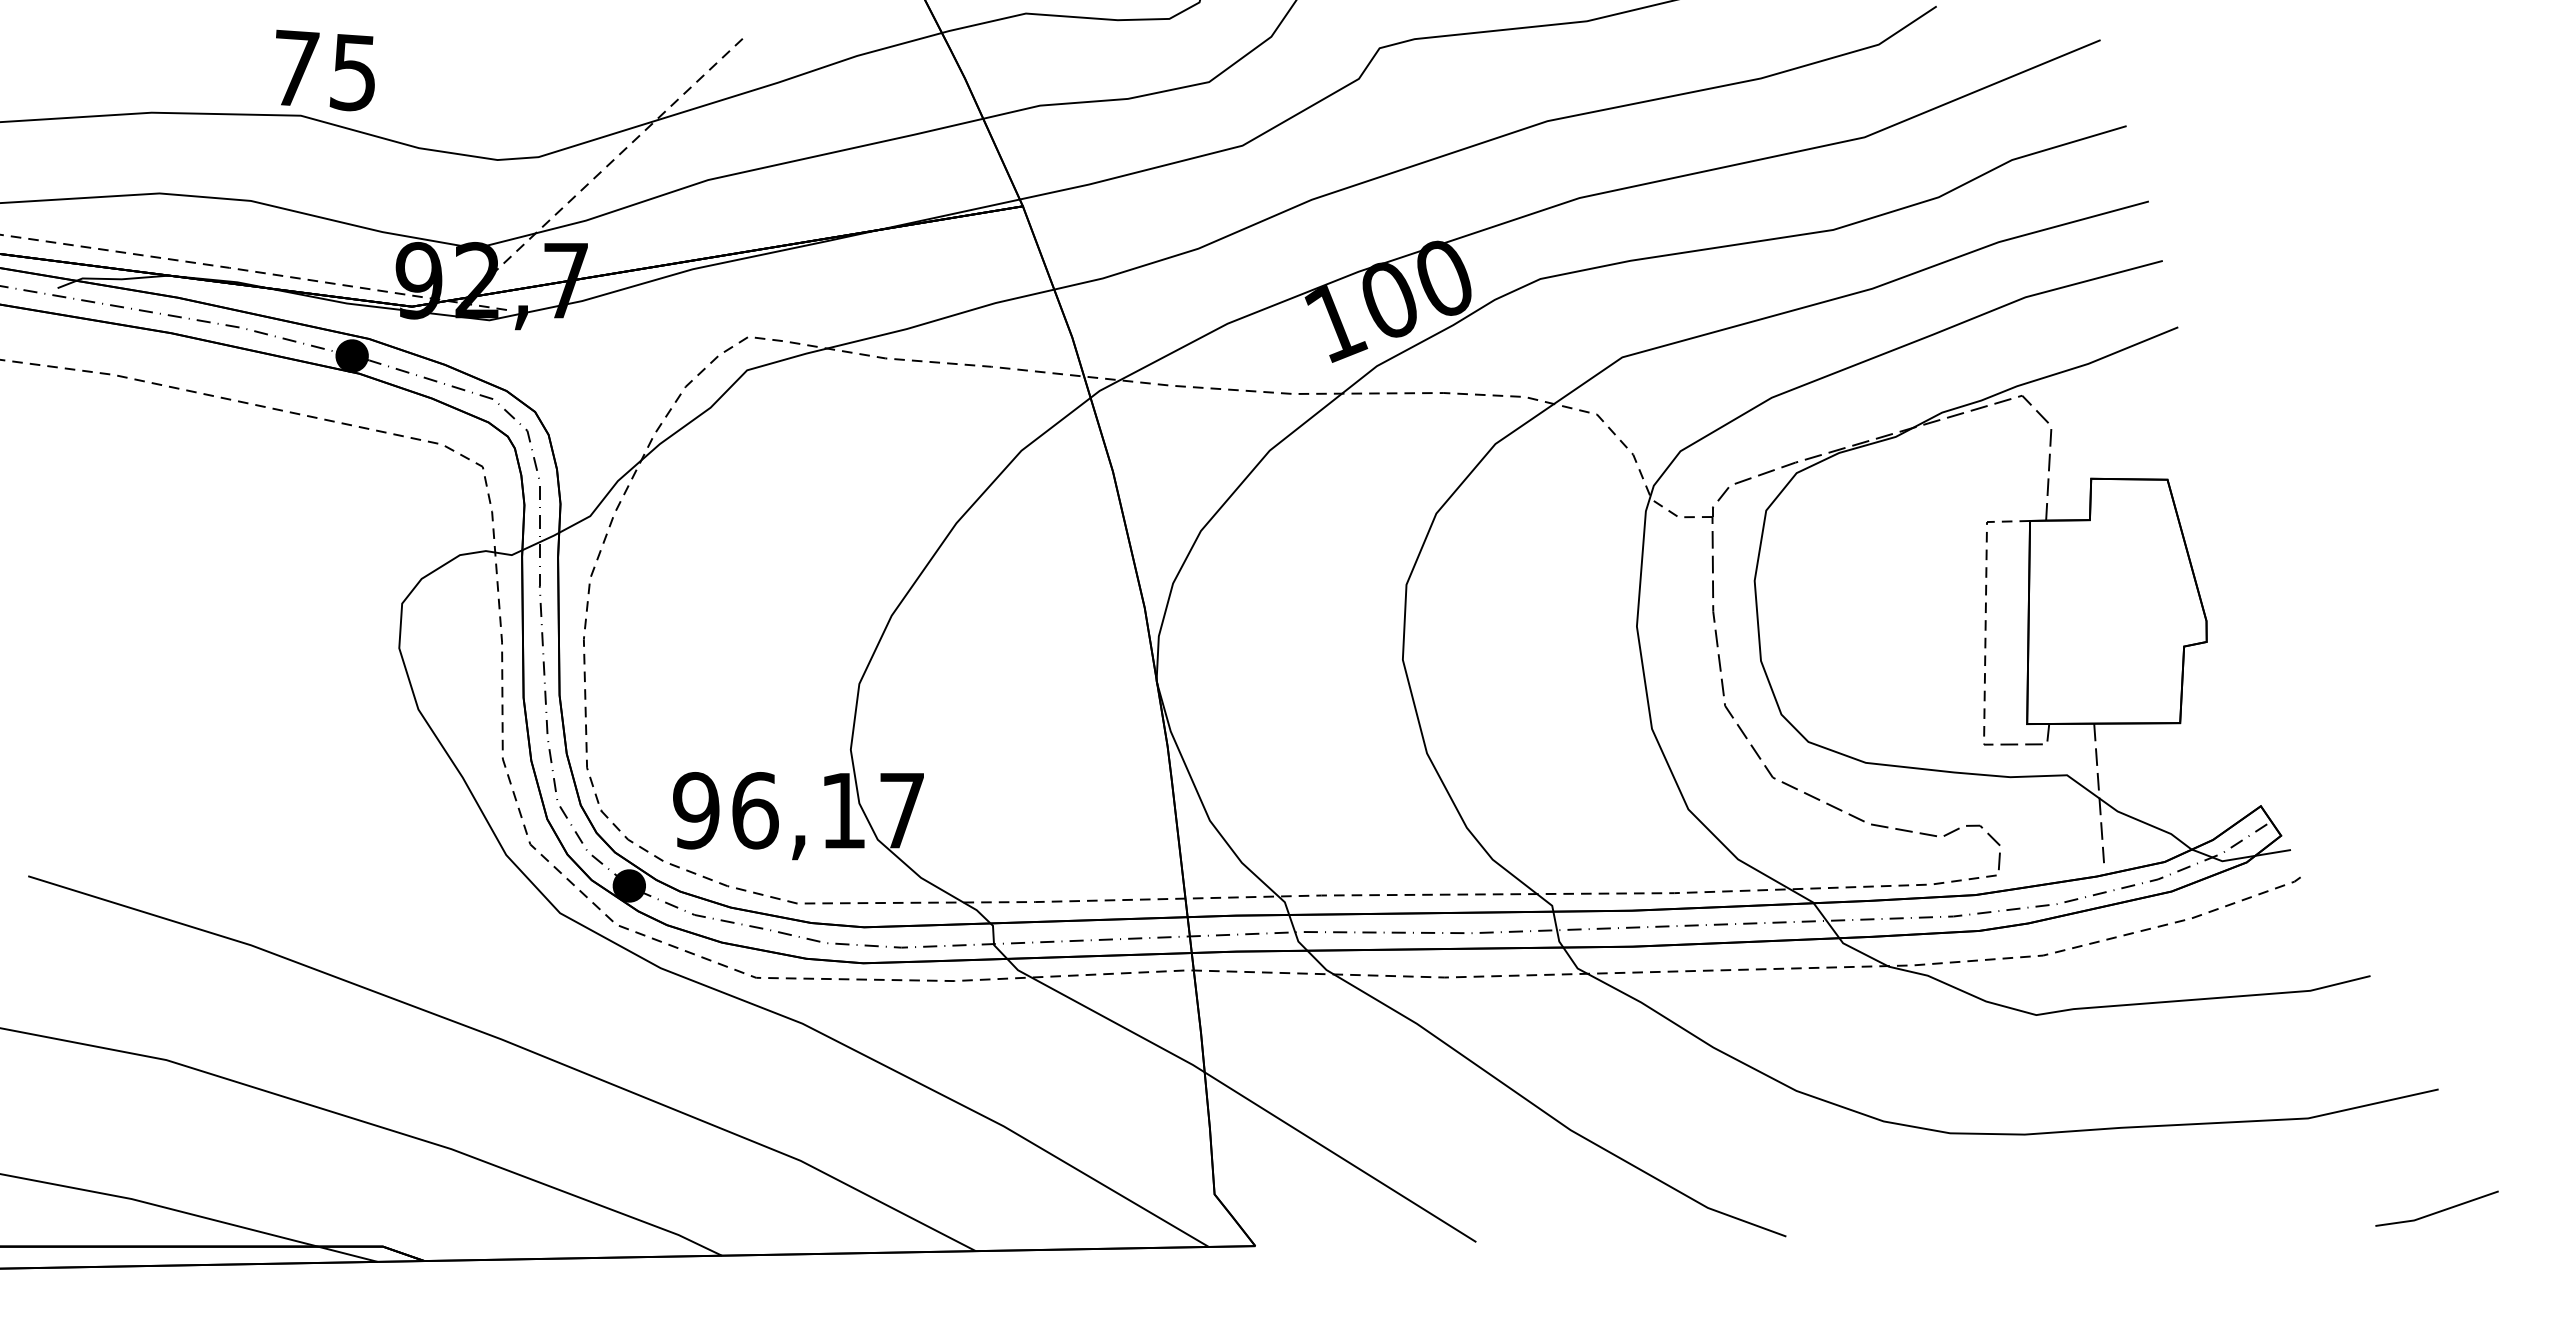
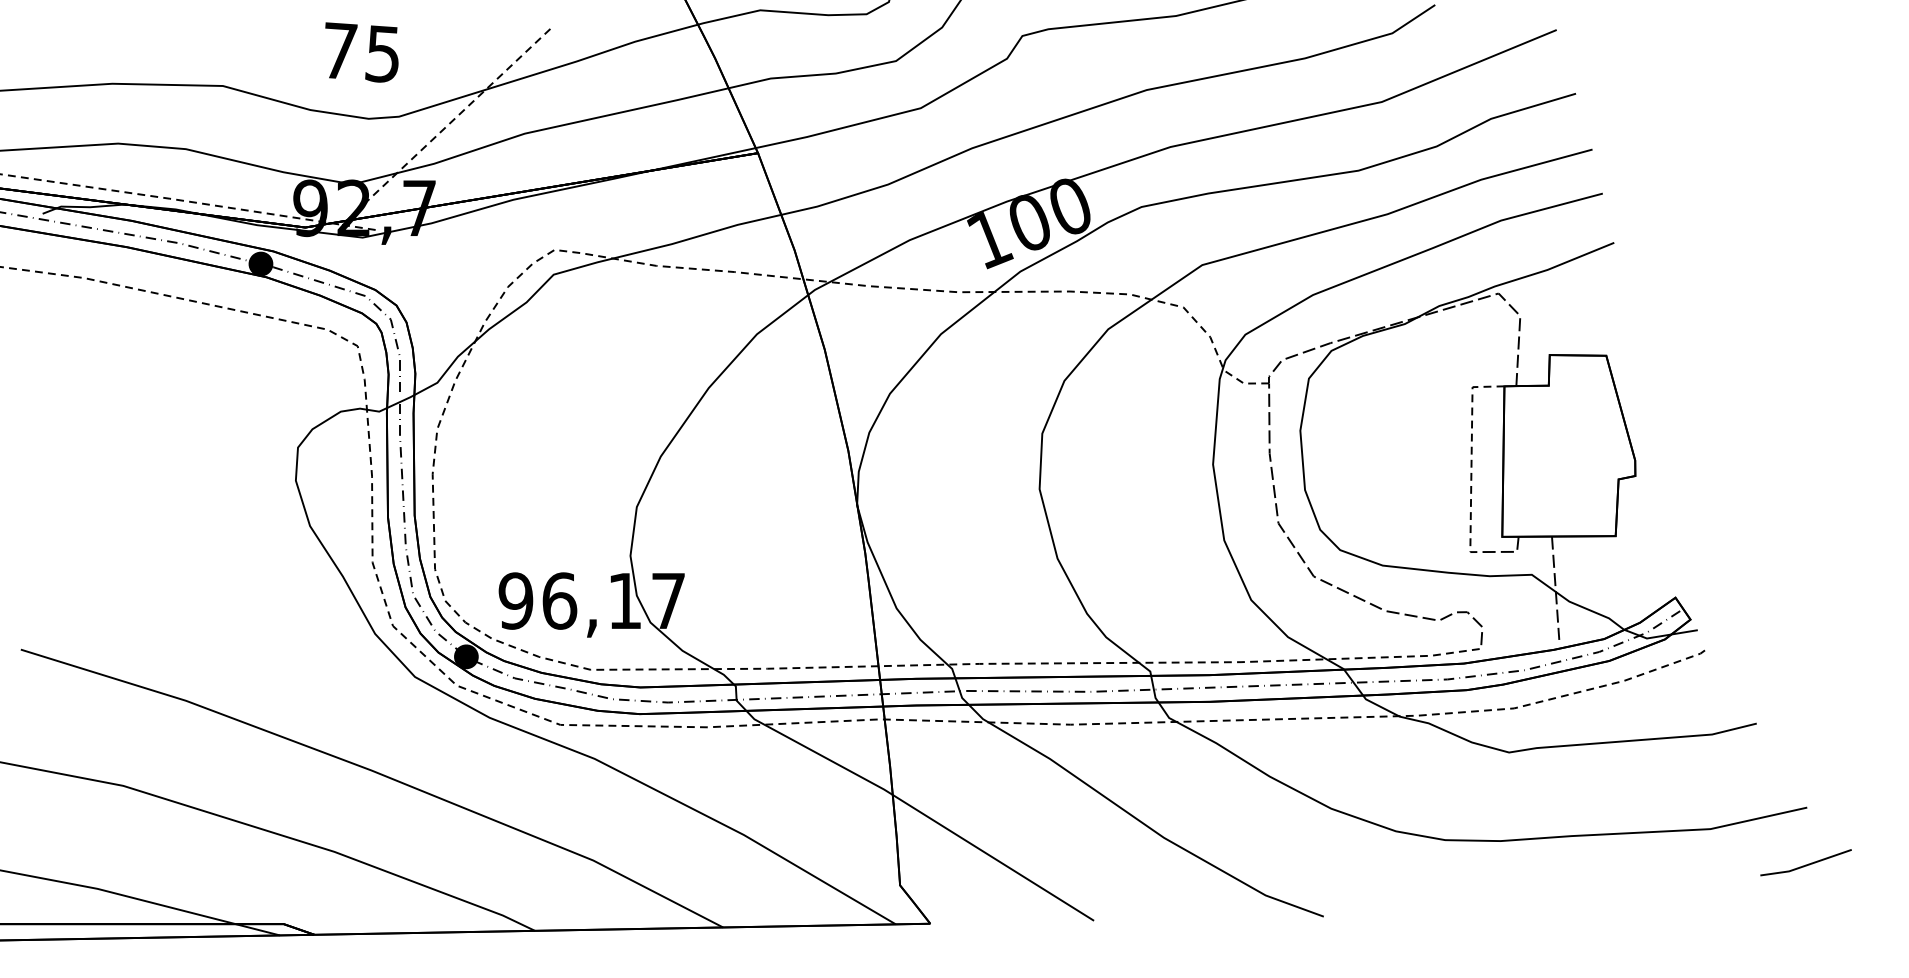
text: (325, 70) -> (361, 52), moved
line: (2436, 1211) -> (1805, 864), moved

